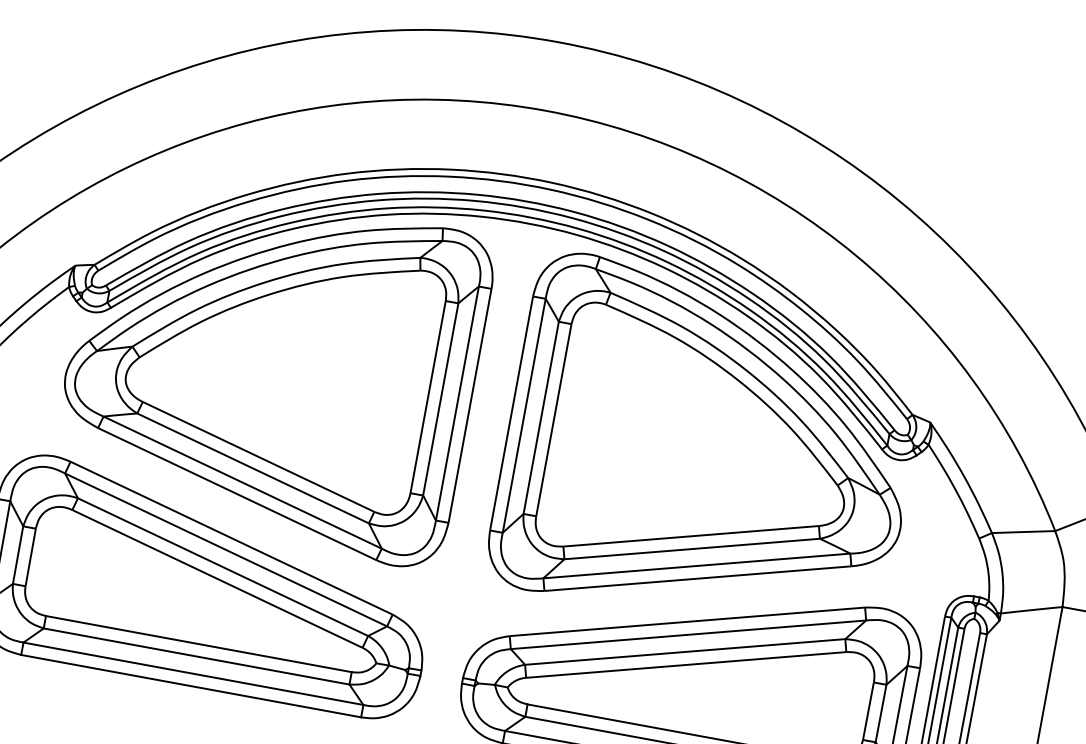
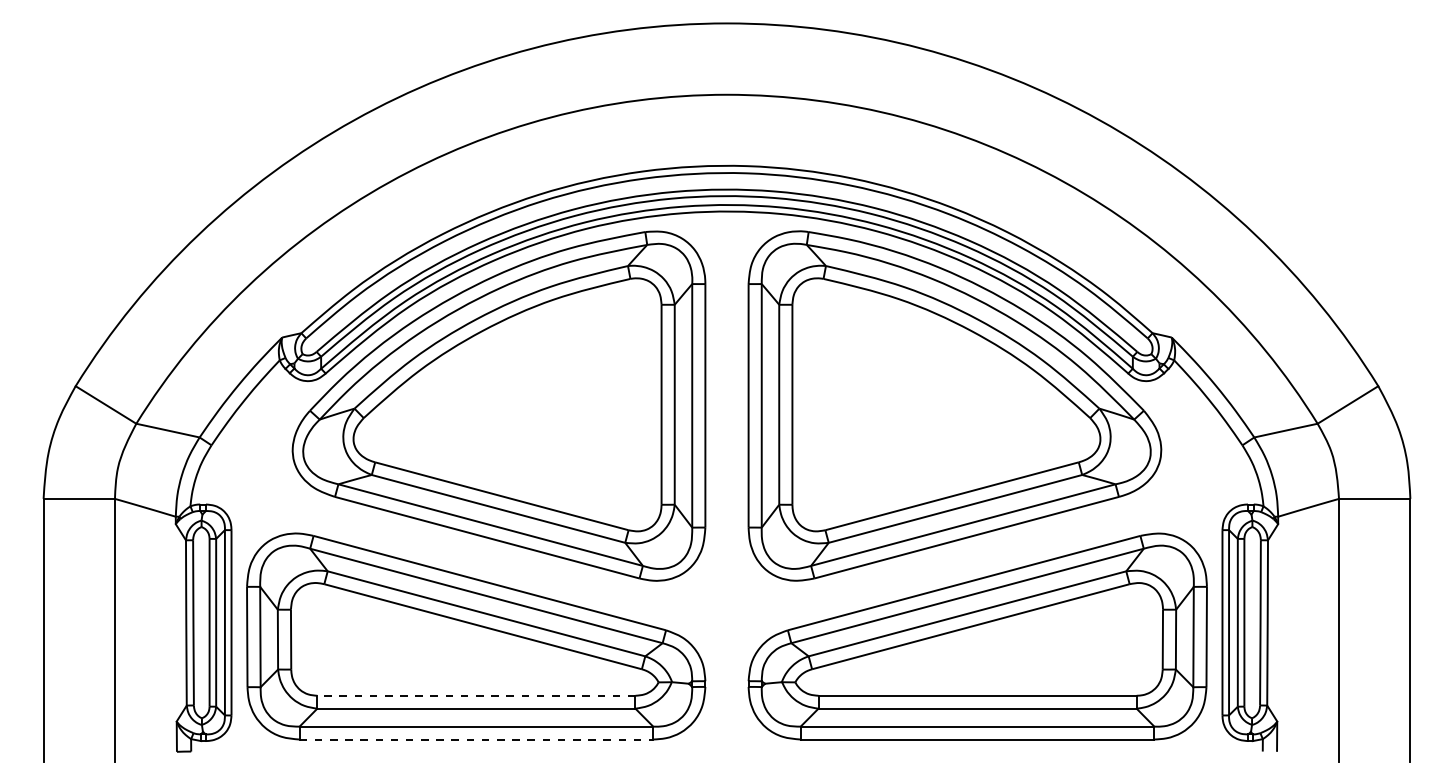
line: (198, 643) -> (475, 695), solid -> dashed
line: (191, 686) -> (476, 739), solid -> dashed

